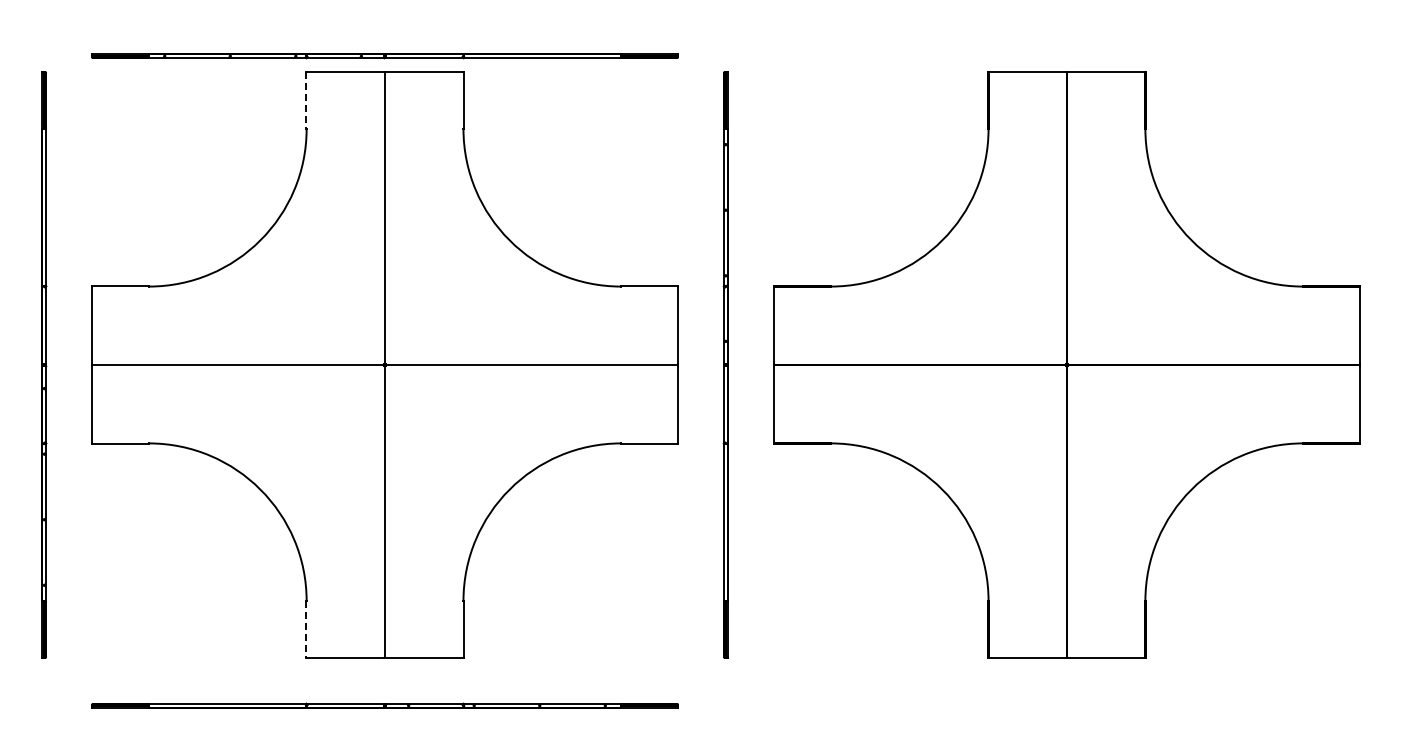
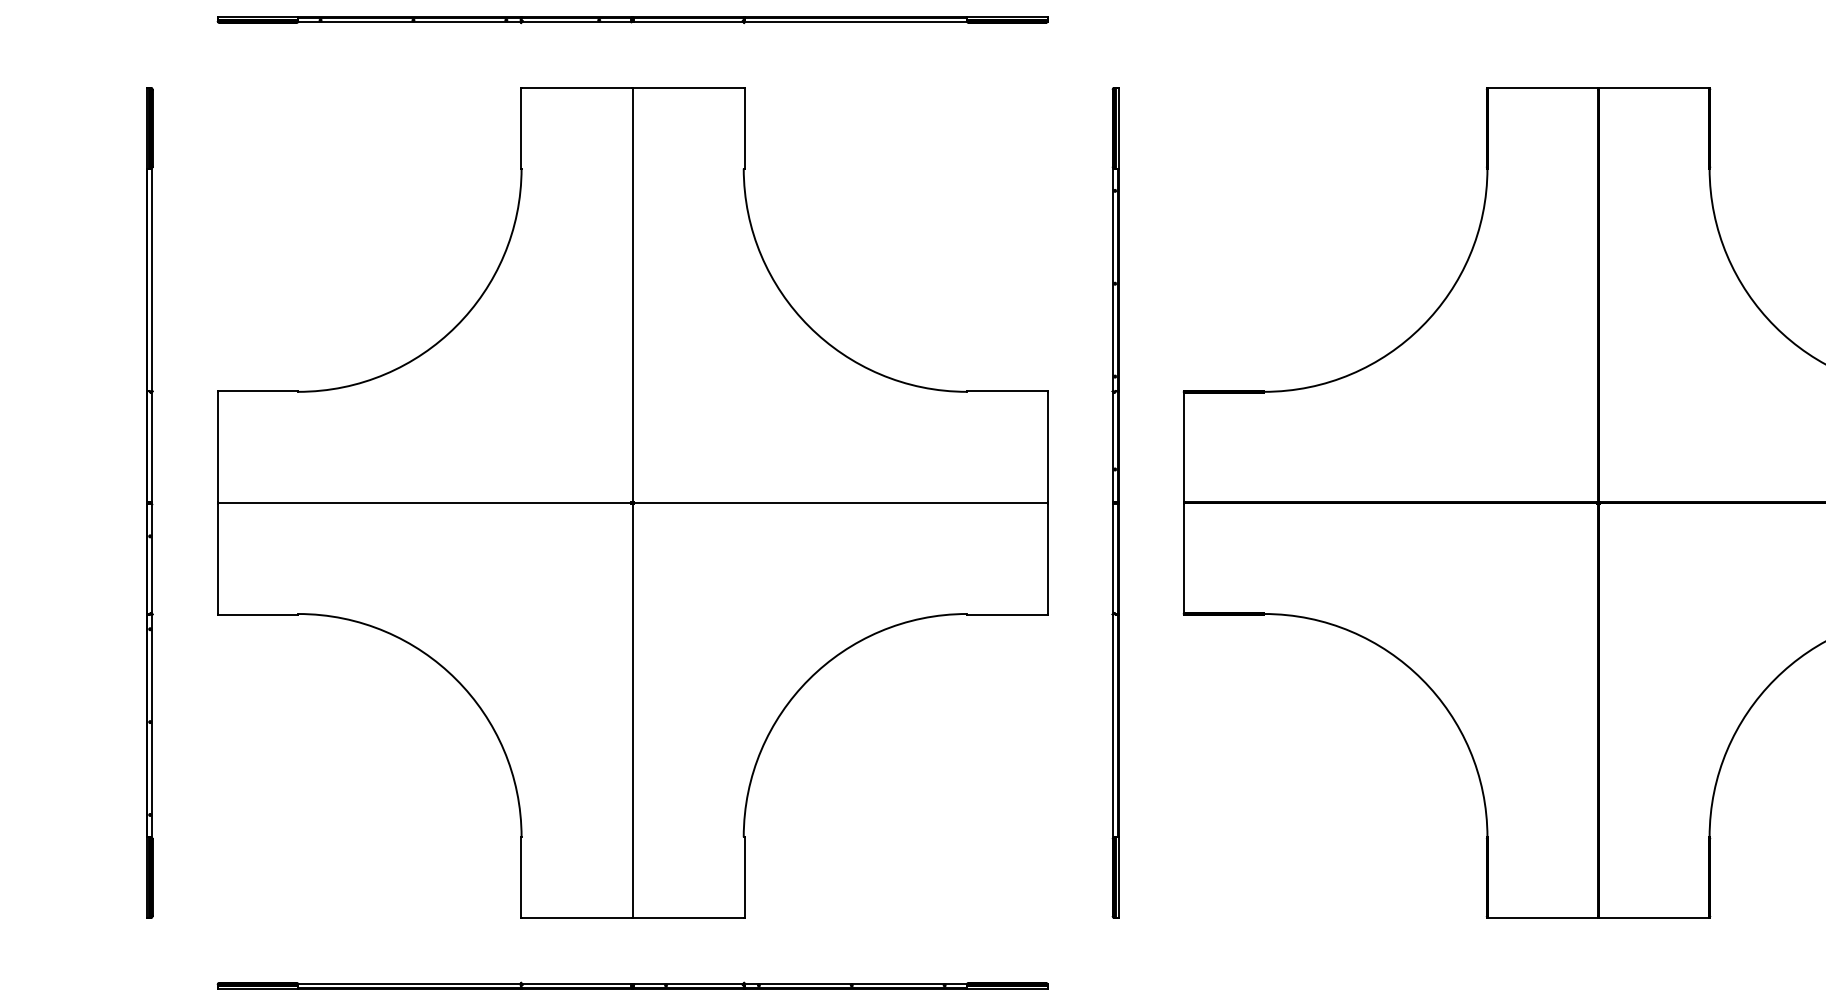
part: (384, 56) -> (631, 20), moved
line: (306, 100) -> (521, 128), dashed -> solid
line: (306, 630) -> (521, 878), dashed -> solid

